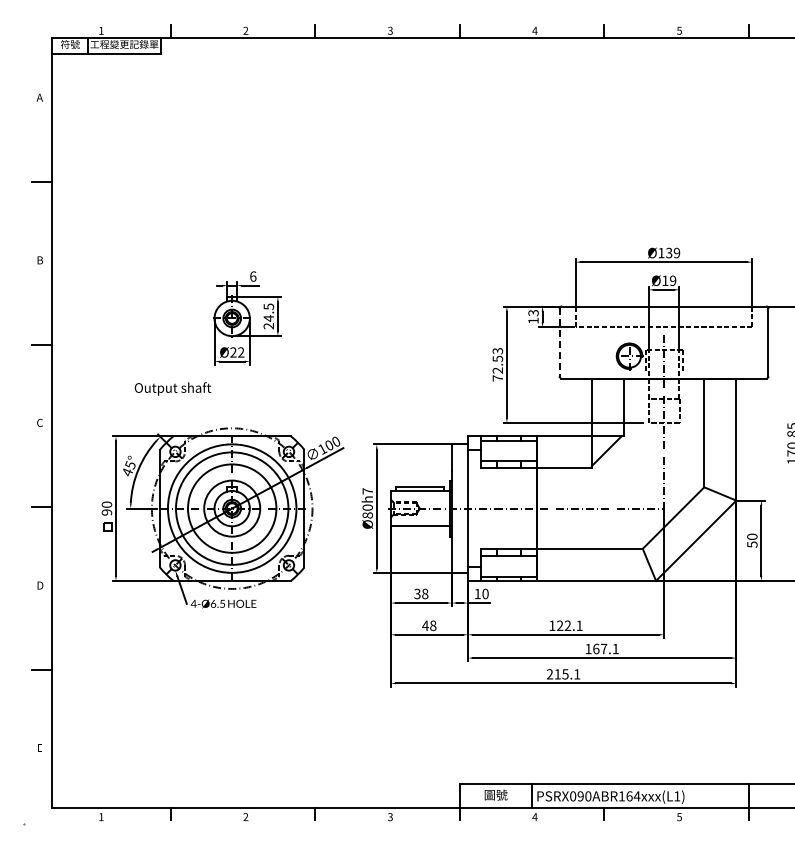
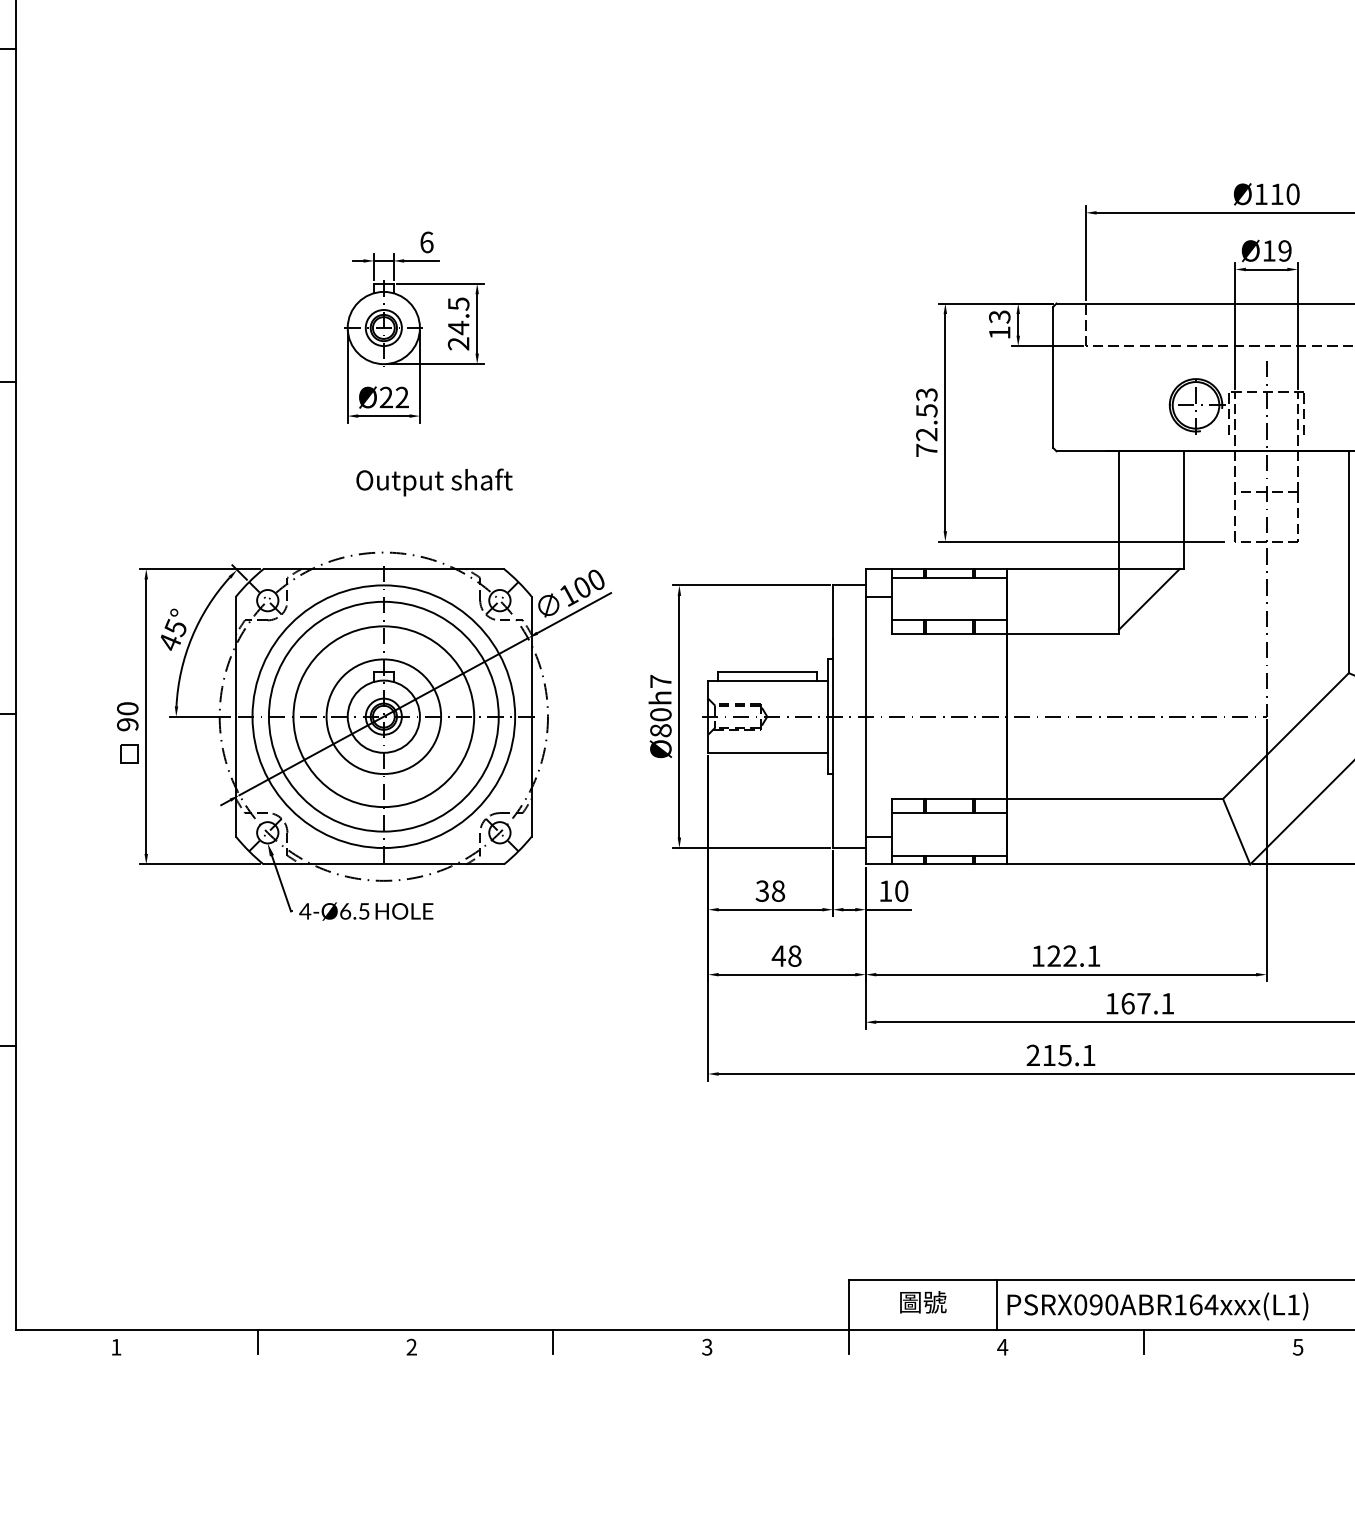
text: (673, 252) -> (1285, 193), Ø139 -> Ø110
line: (559, 342) -> (1052, 377), dashed -> solid
text: (172, 388) -> (433, 481), moved

